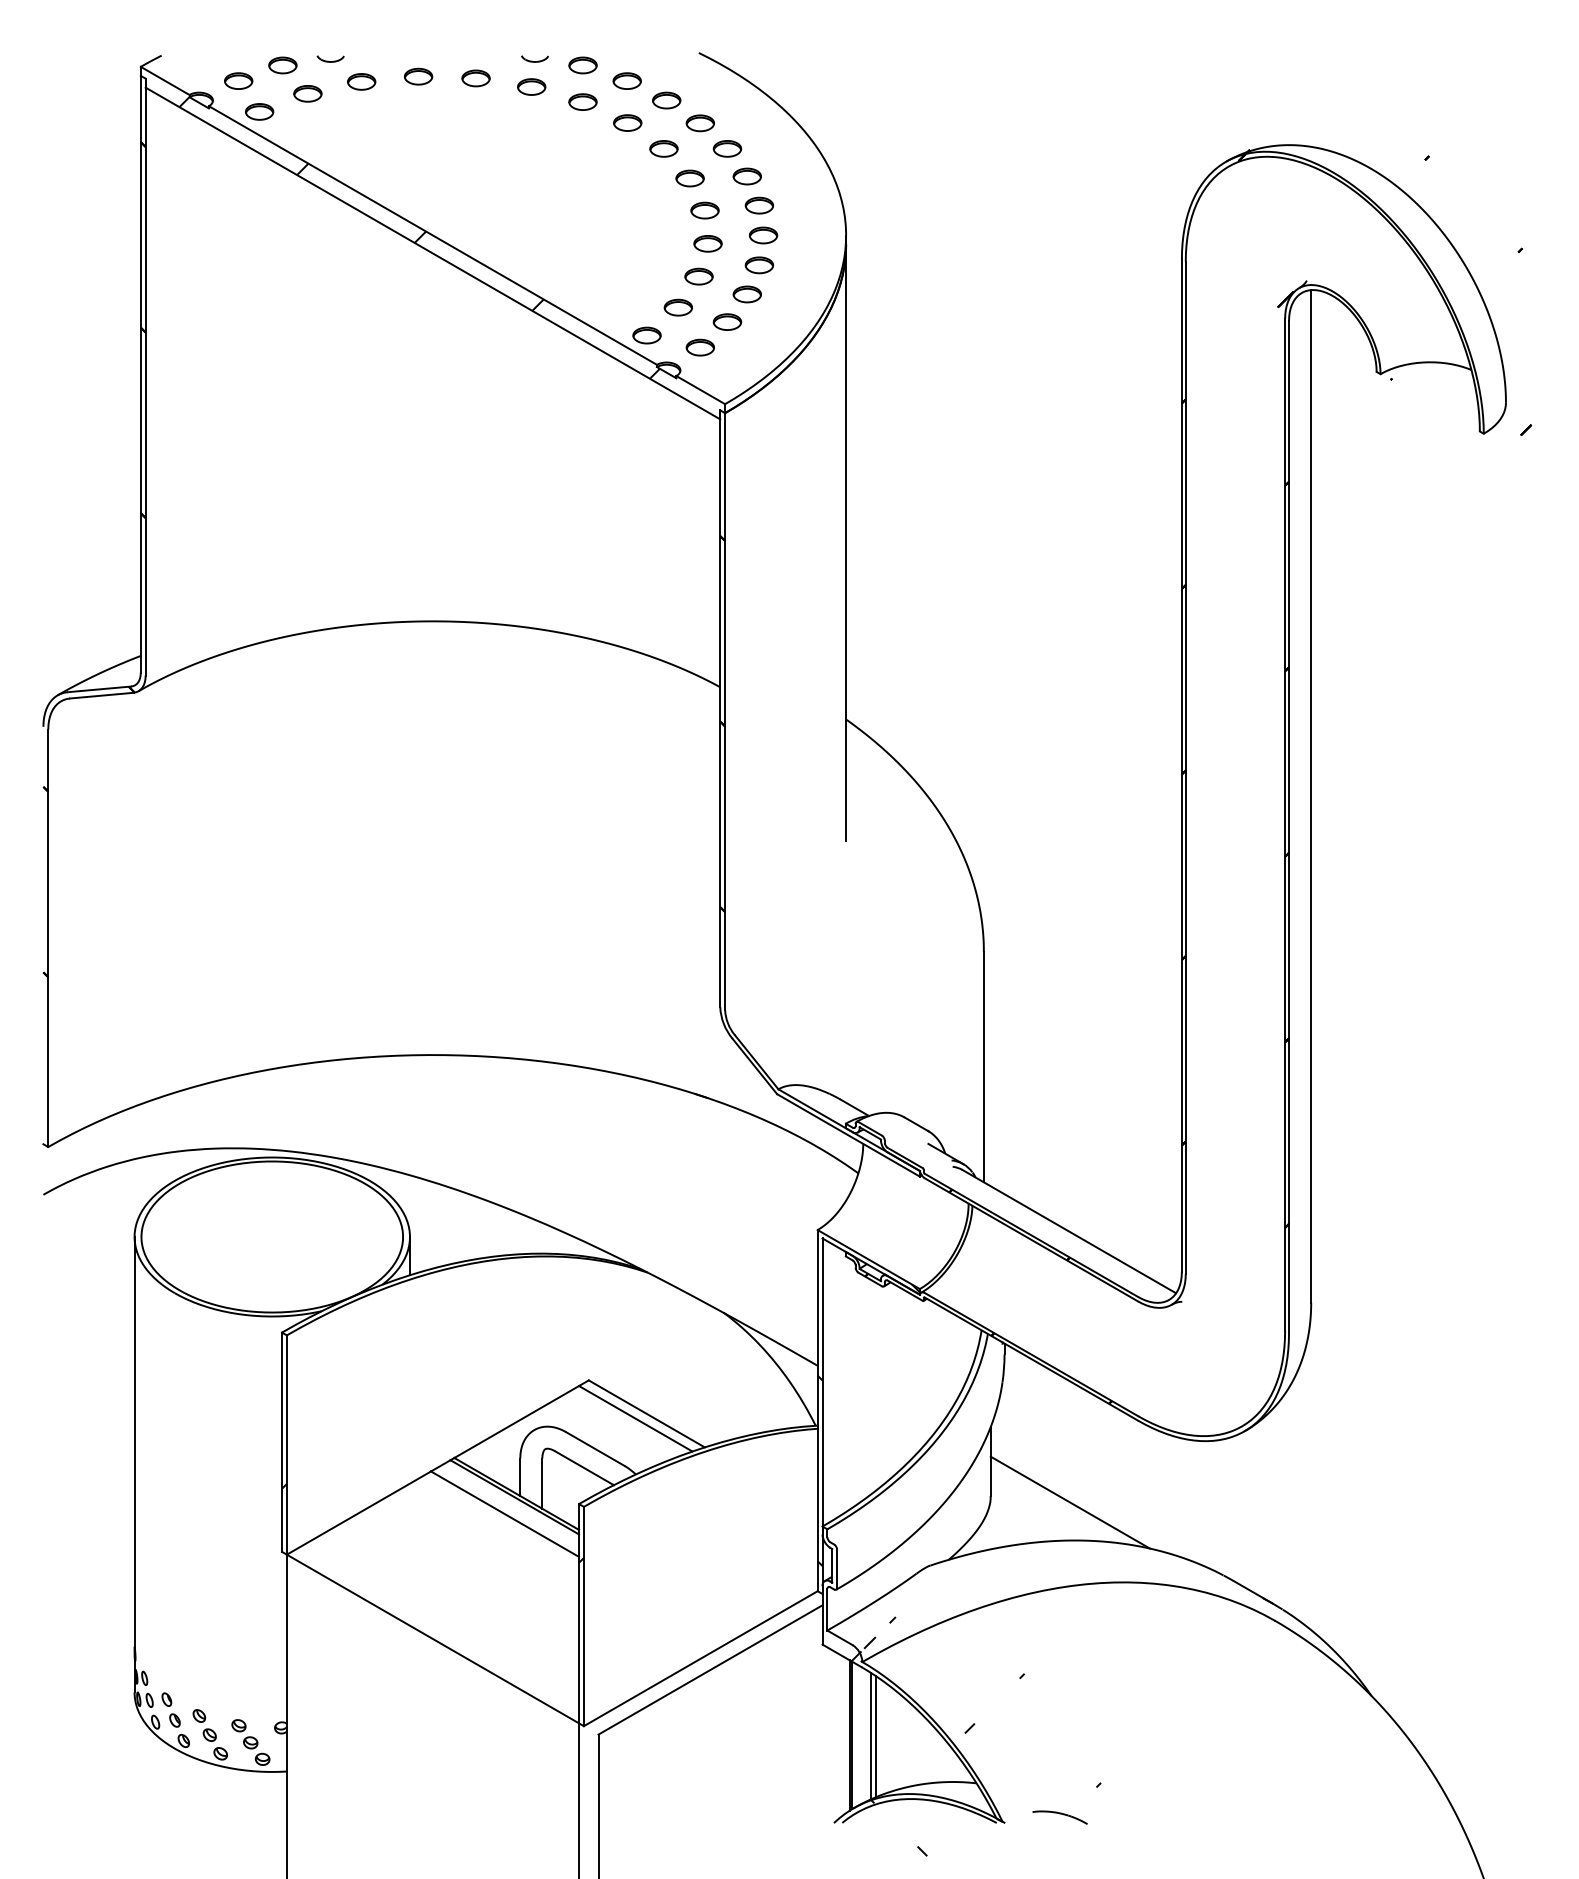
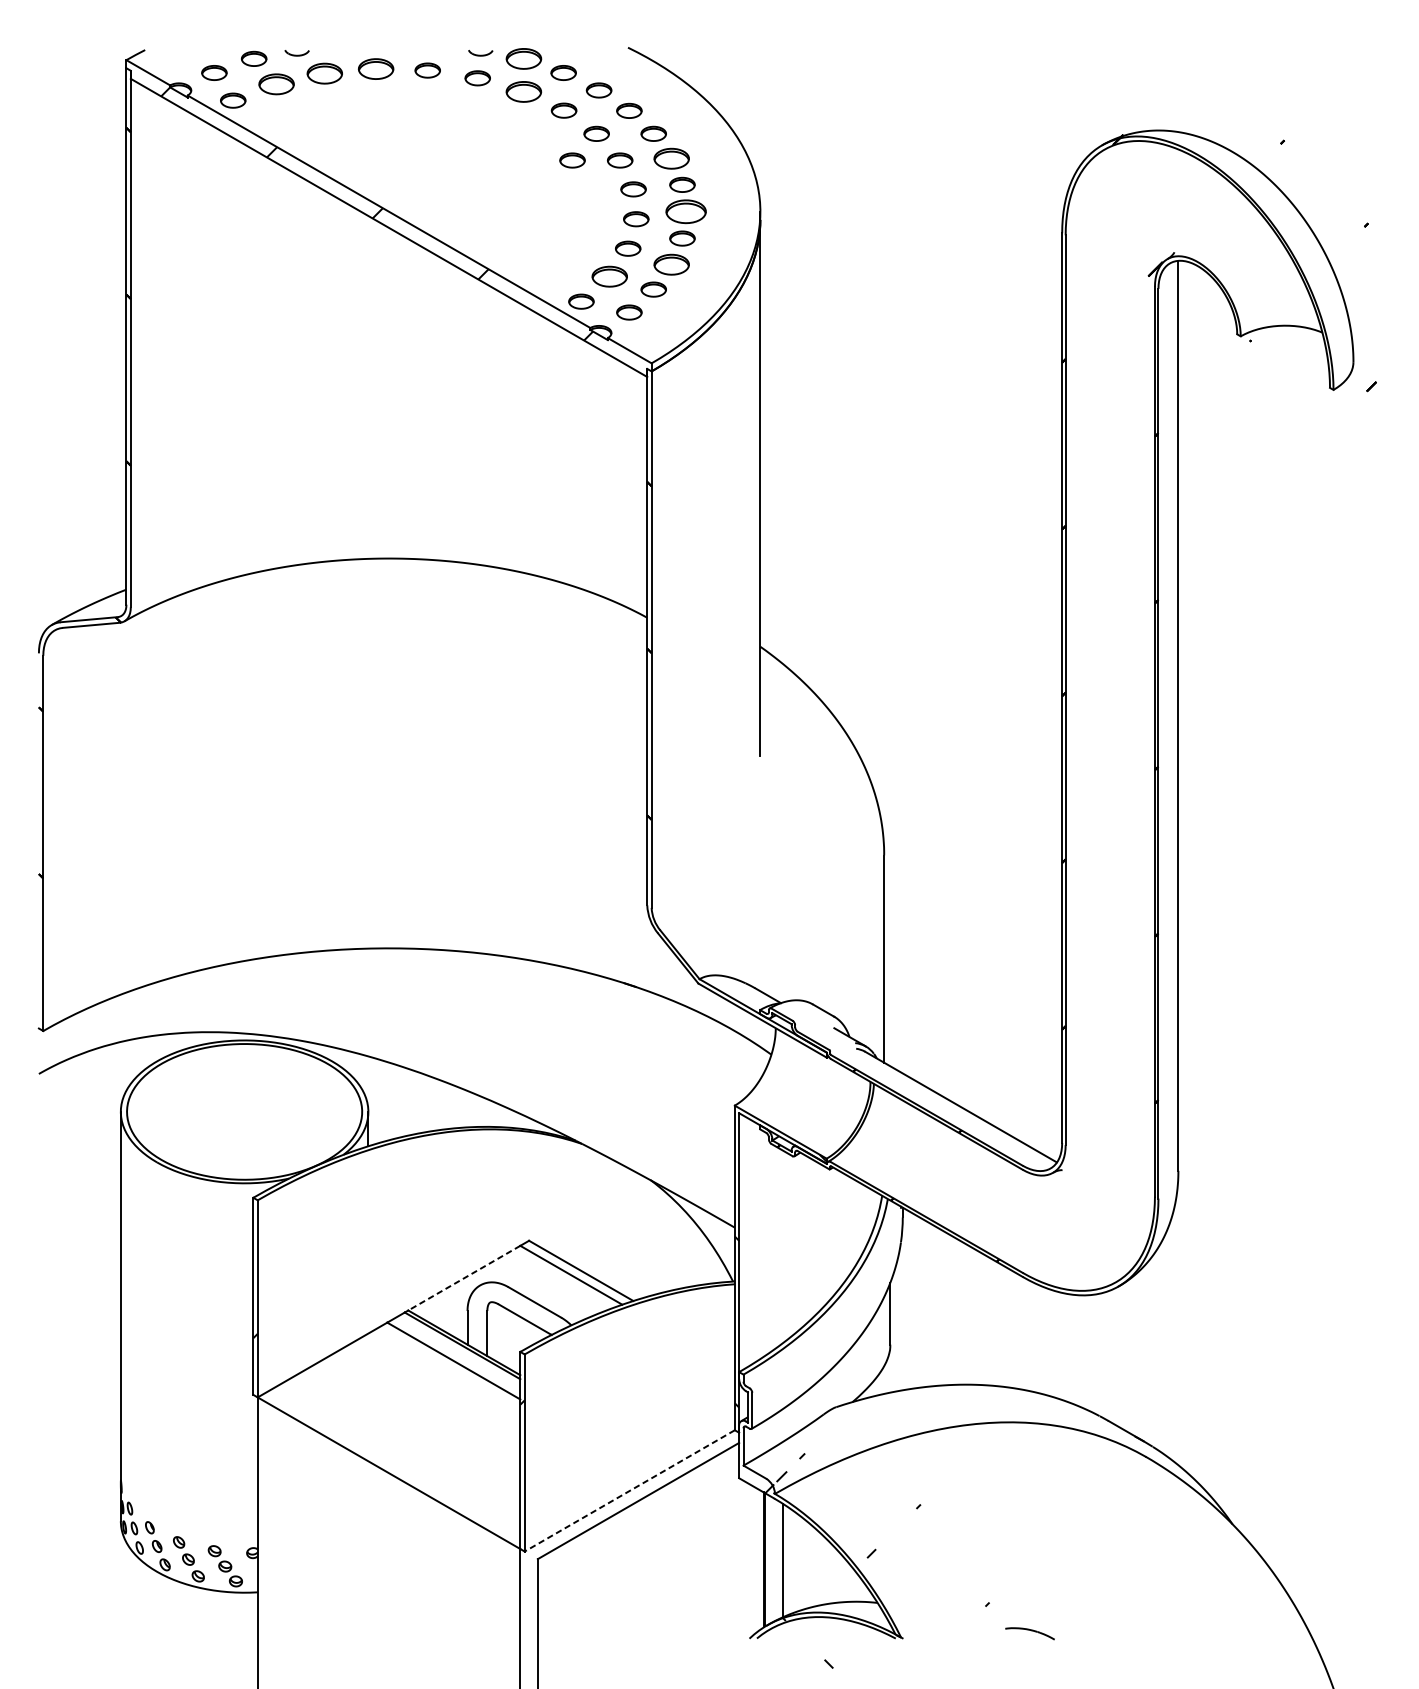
part: (582, 65) -> (523, 58), size x1.4
part: (418, 76) -> (376, 68), size x1.4
part: (361, 81) -> (324, 73), size x1.4
part: (307, 93) -> (276, 84), size x1.4
part: (582, 101) -> (523, 91), size x1.4
part: (746, 176) -> (670, 158), size x1.4
part: (636, 178) -> (571, 160), added
part: (763, 235) -> (686, 211), size x1.6
part: (746, 294) -> (670, 264), size x1.4
part: (677, 307) -> (608, 276), size x1.4
line: (516, 1422) -> (464, 1278), solid -> dashed
line: (1070, 1502) -> (962, 1350), removed
line: (700, 1658) -> (629, 1490), solid -> dashed
line: (876, 1736) -> (787, 1560), removed
part: (1059, 1817) -> (1029, 1633), moved

